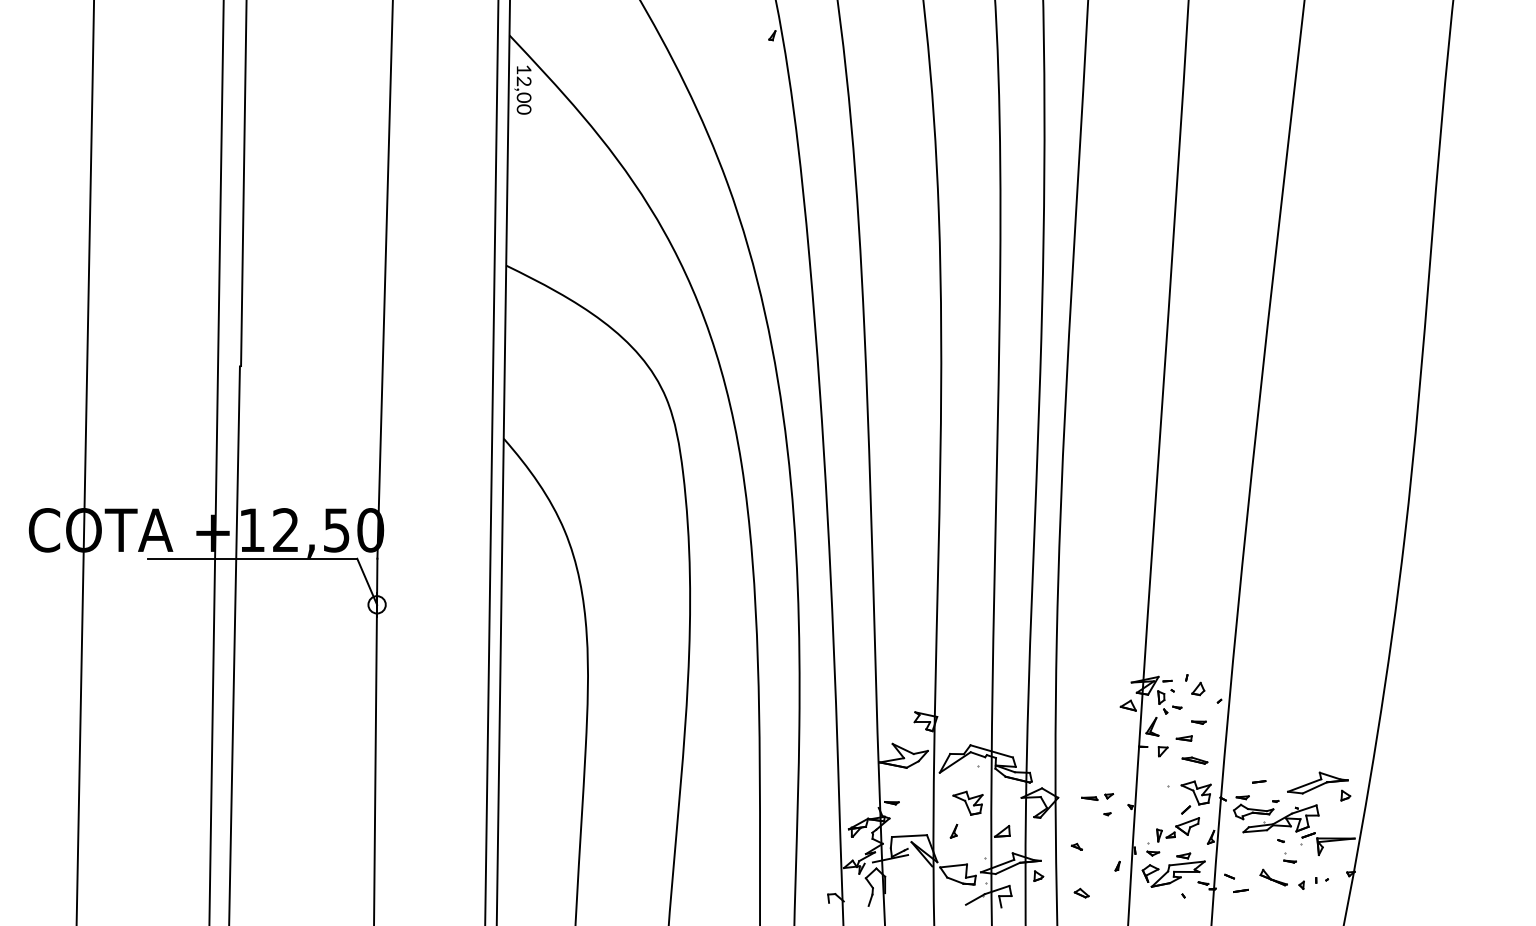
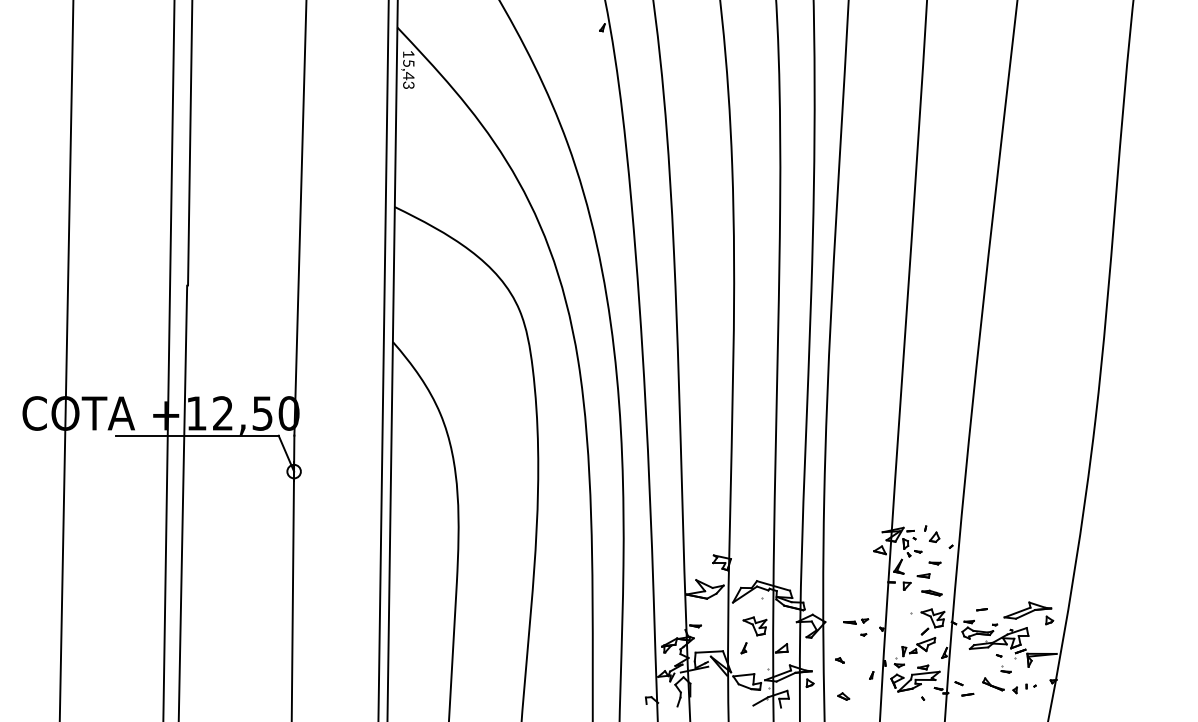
text: (523, 95) -> (408, 74), 12,00 -> 15,43

